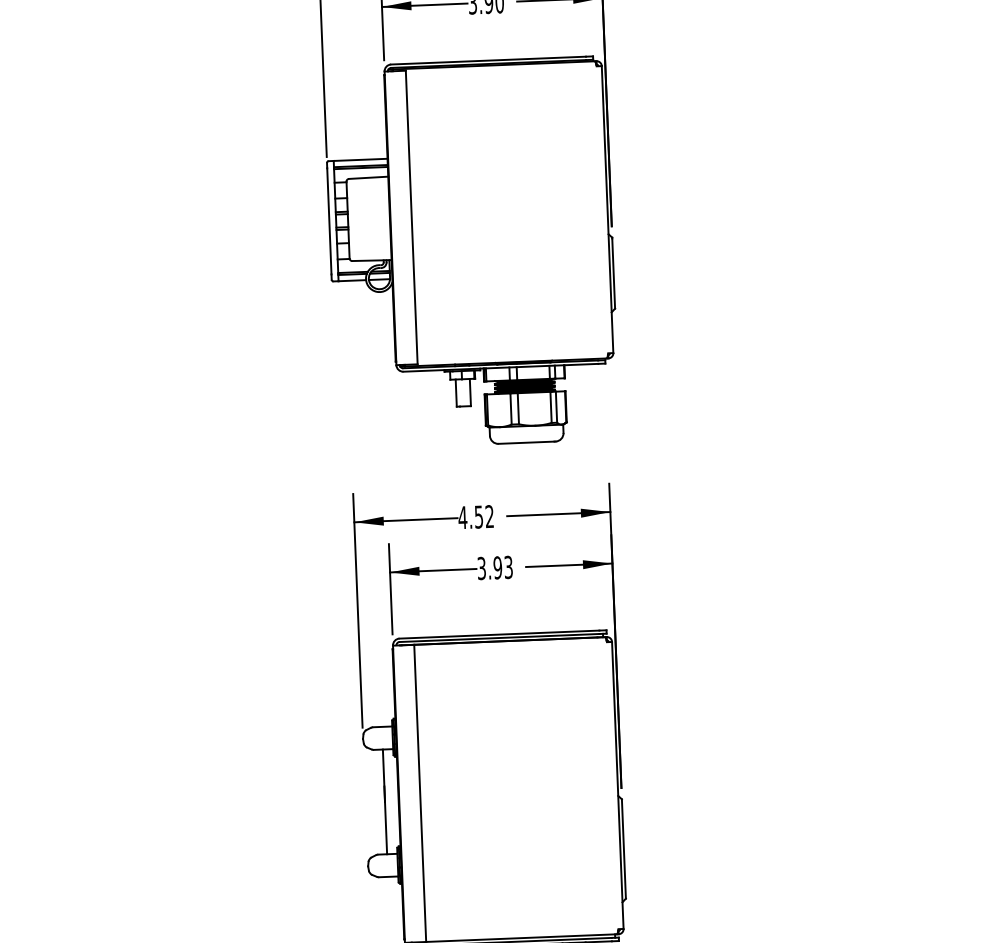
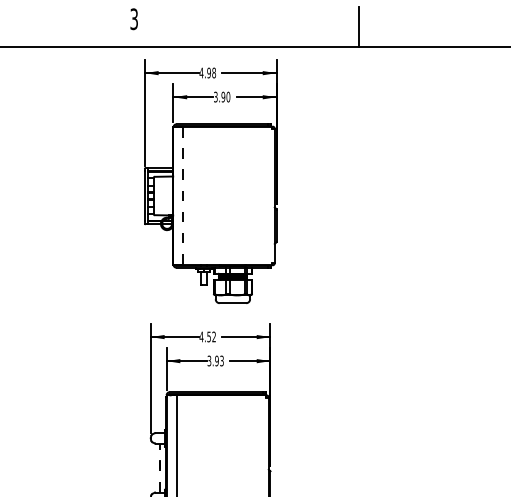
line: (412, 218) -> (183, 196), solid -> dashed
line: (384, 800) -> (159, 467), solid -> dashed

